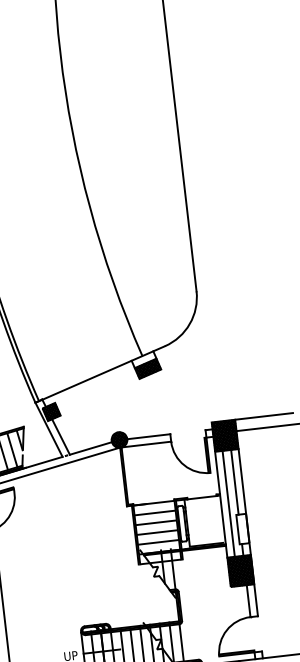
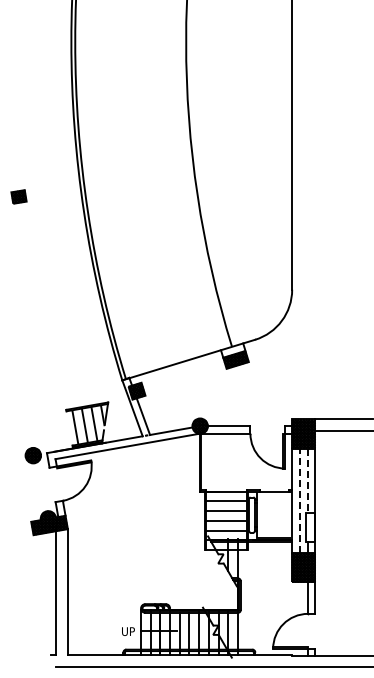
line: (235, 483) -> (308, 481), solid -> dashed
line: (228, 503) -> (299, 500), solid -> dashed

